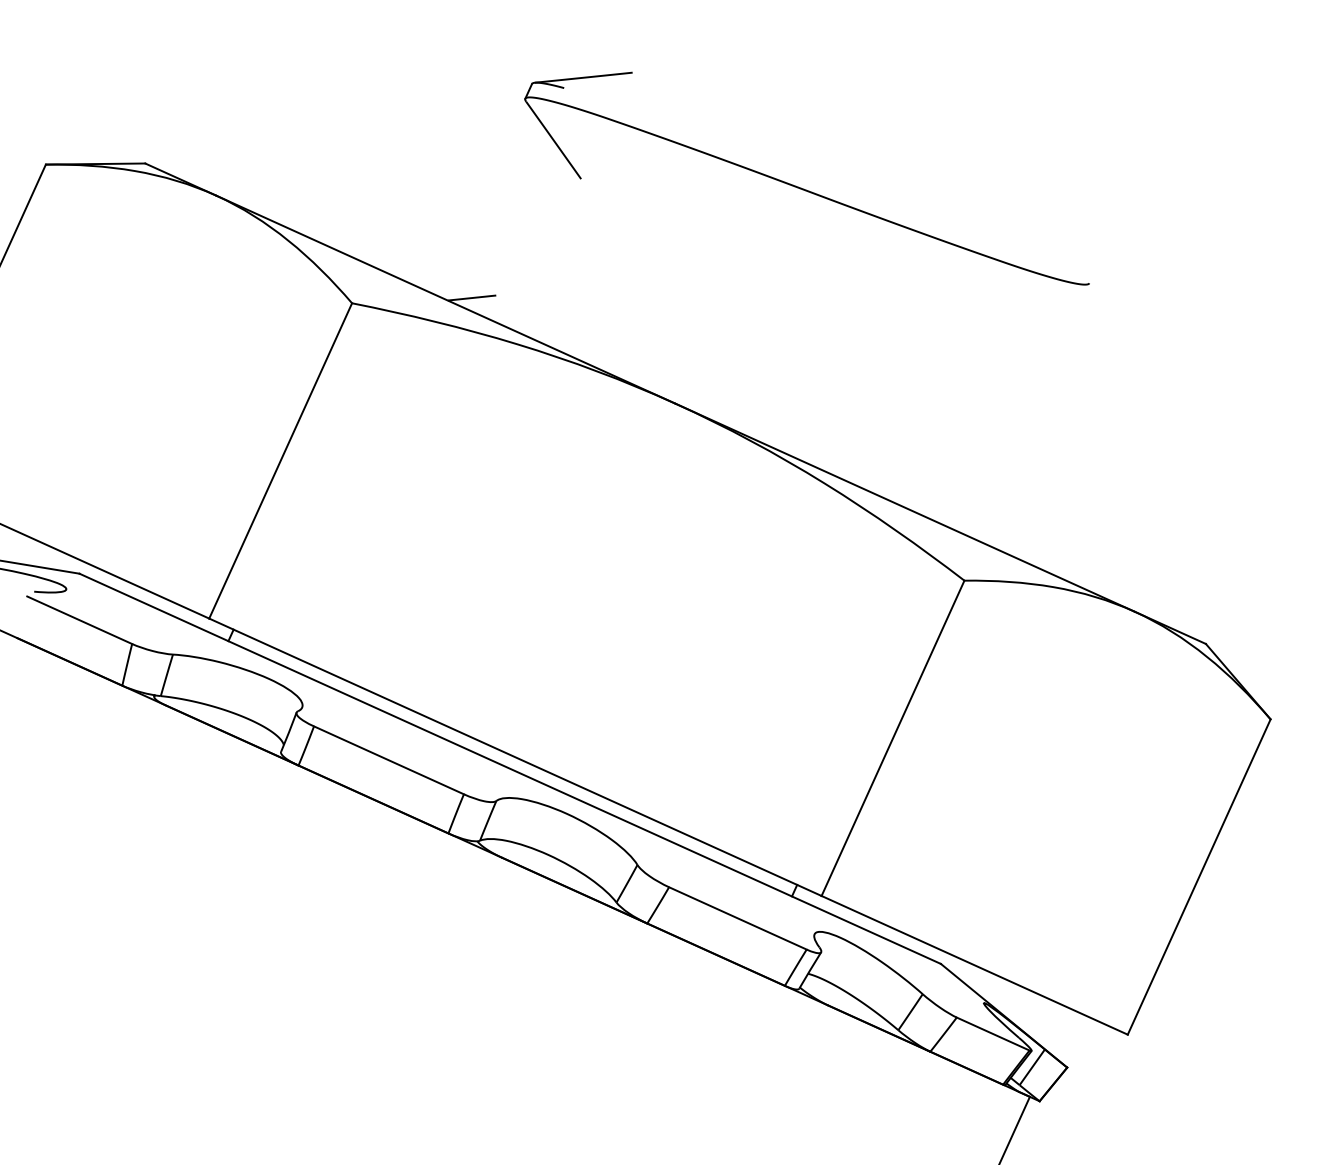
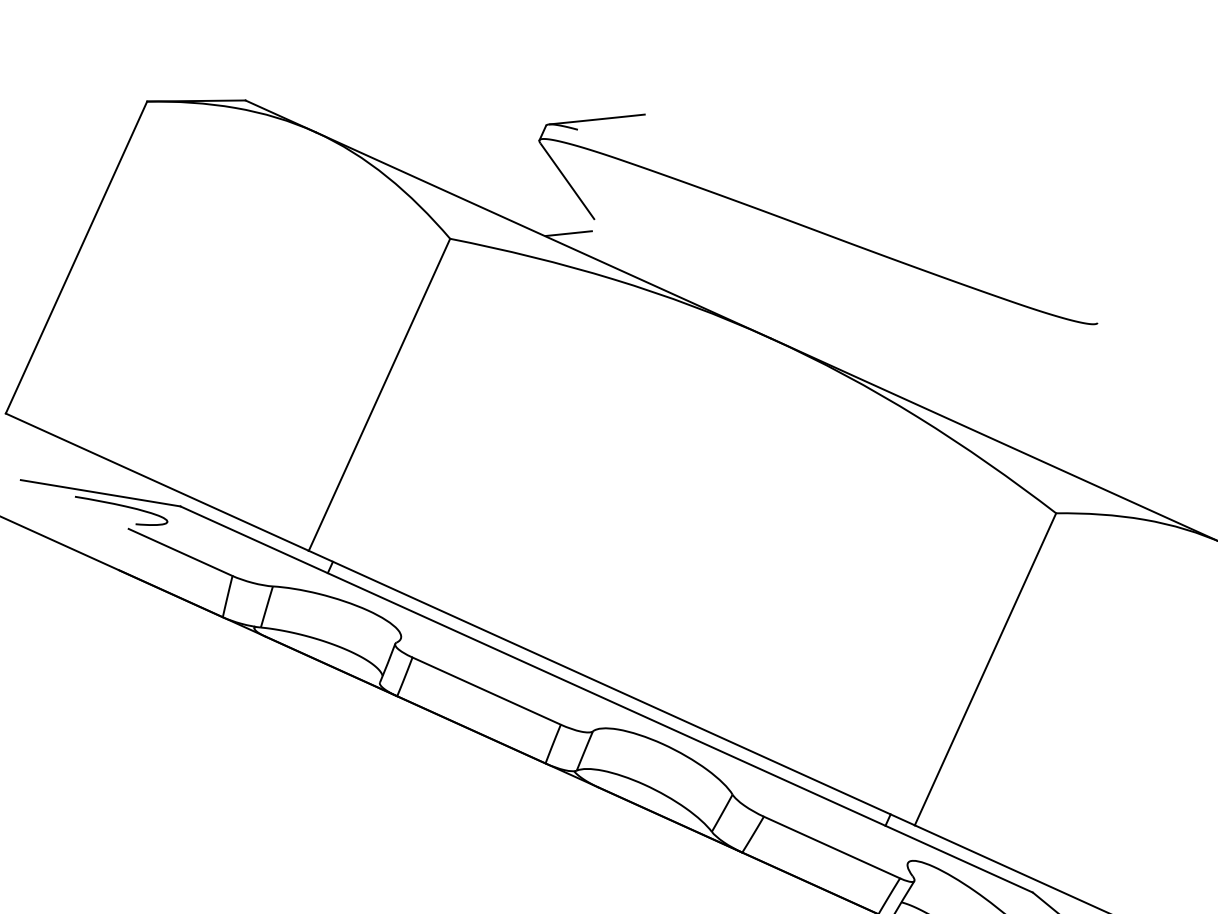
part: (801, 187) -> (812, 228), moved

